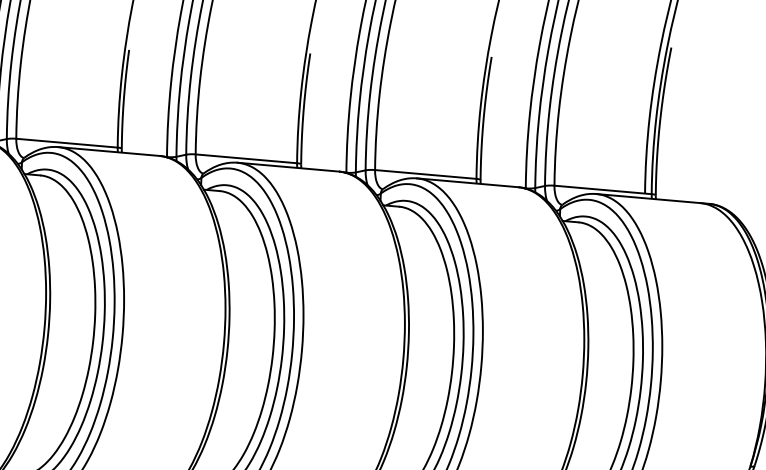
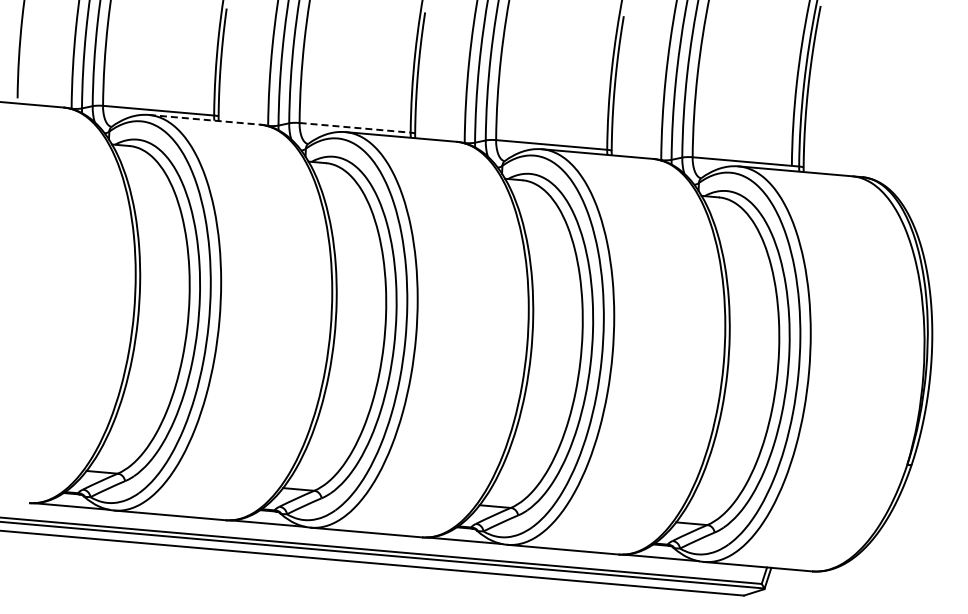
line: (108, 151) -> (204, 119), solid -> dashed
line: (246, 158) -> (355, 127), solid -> dashed

